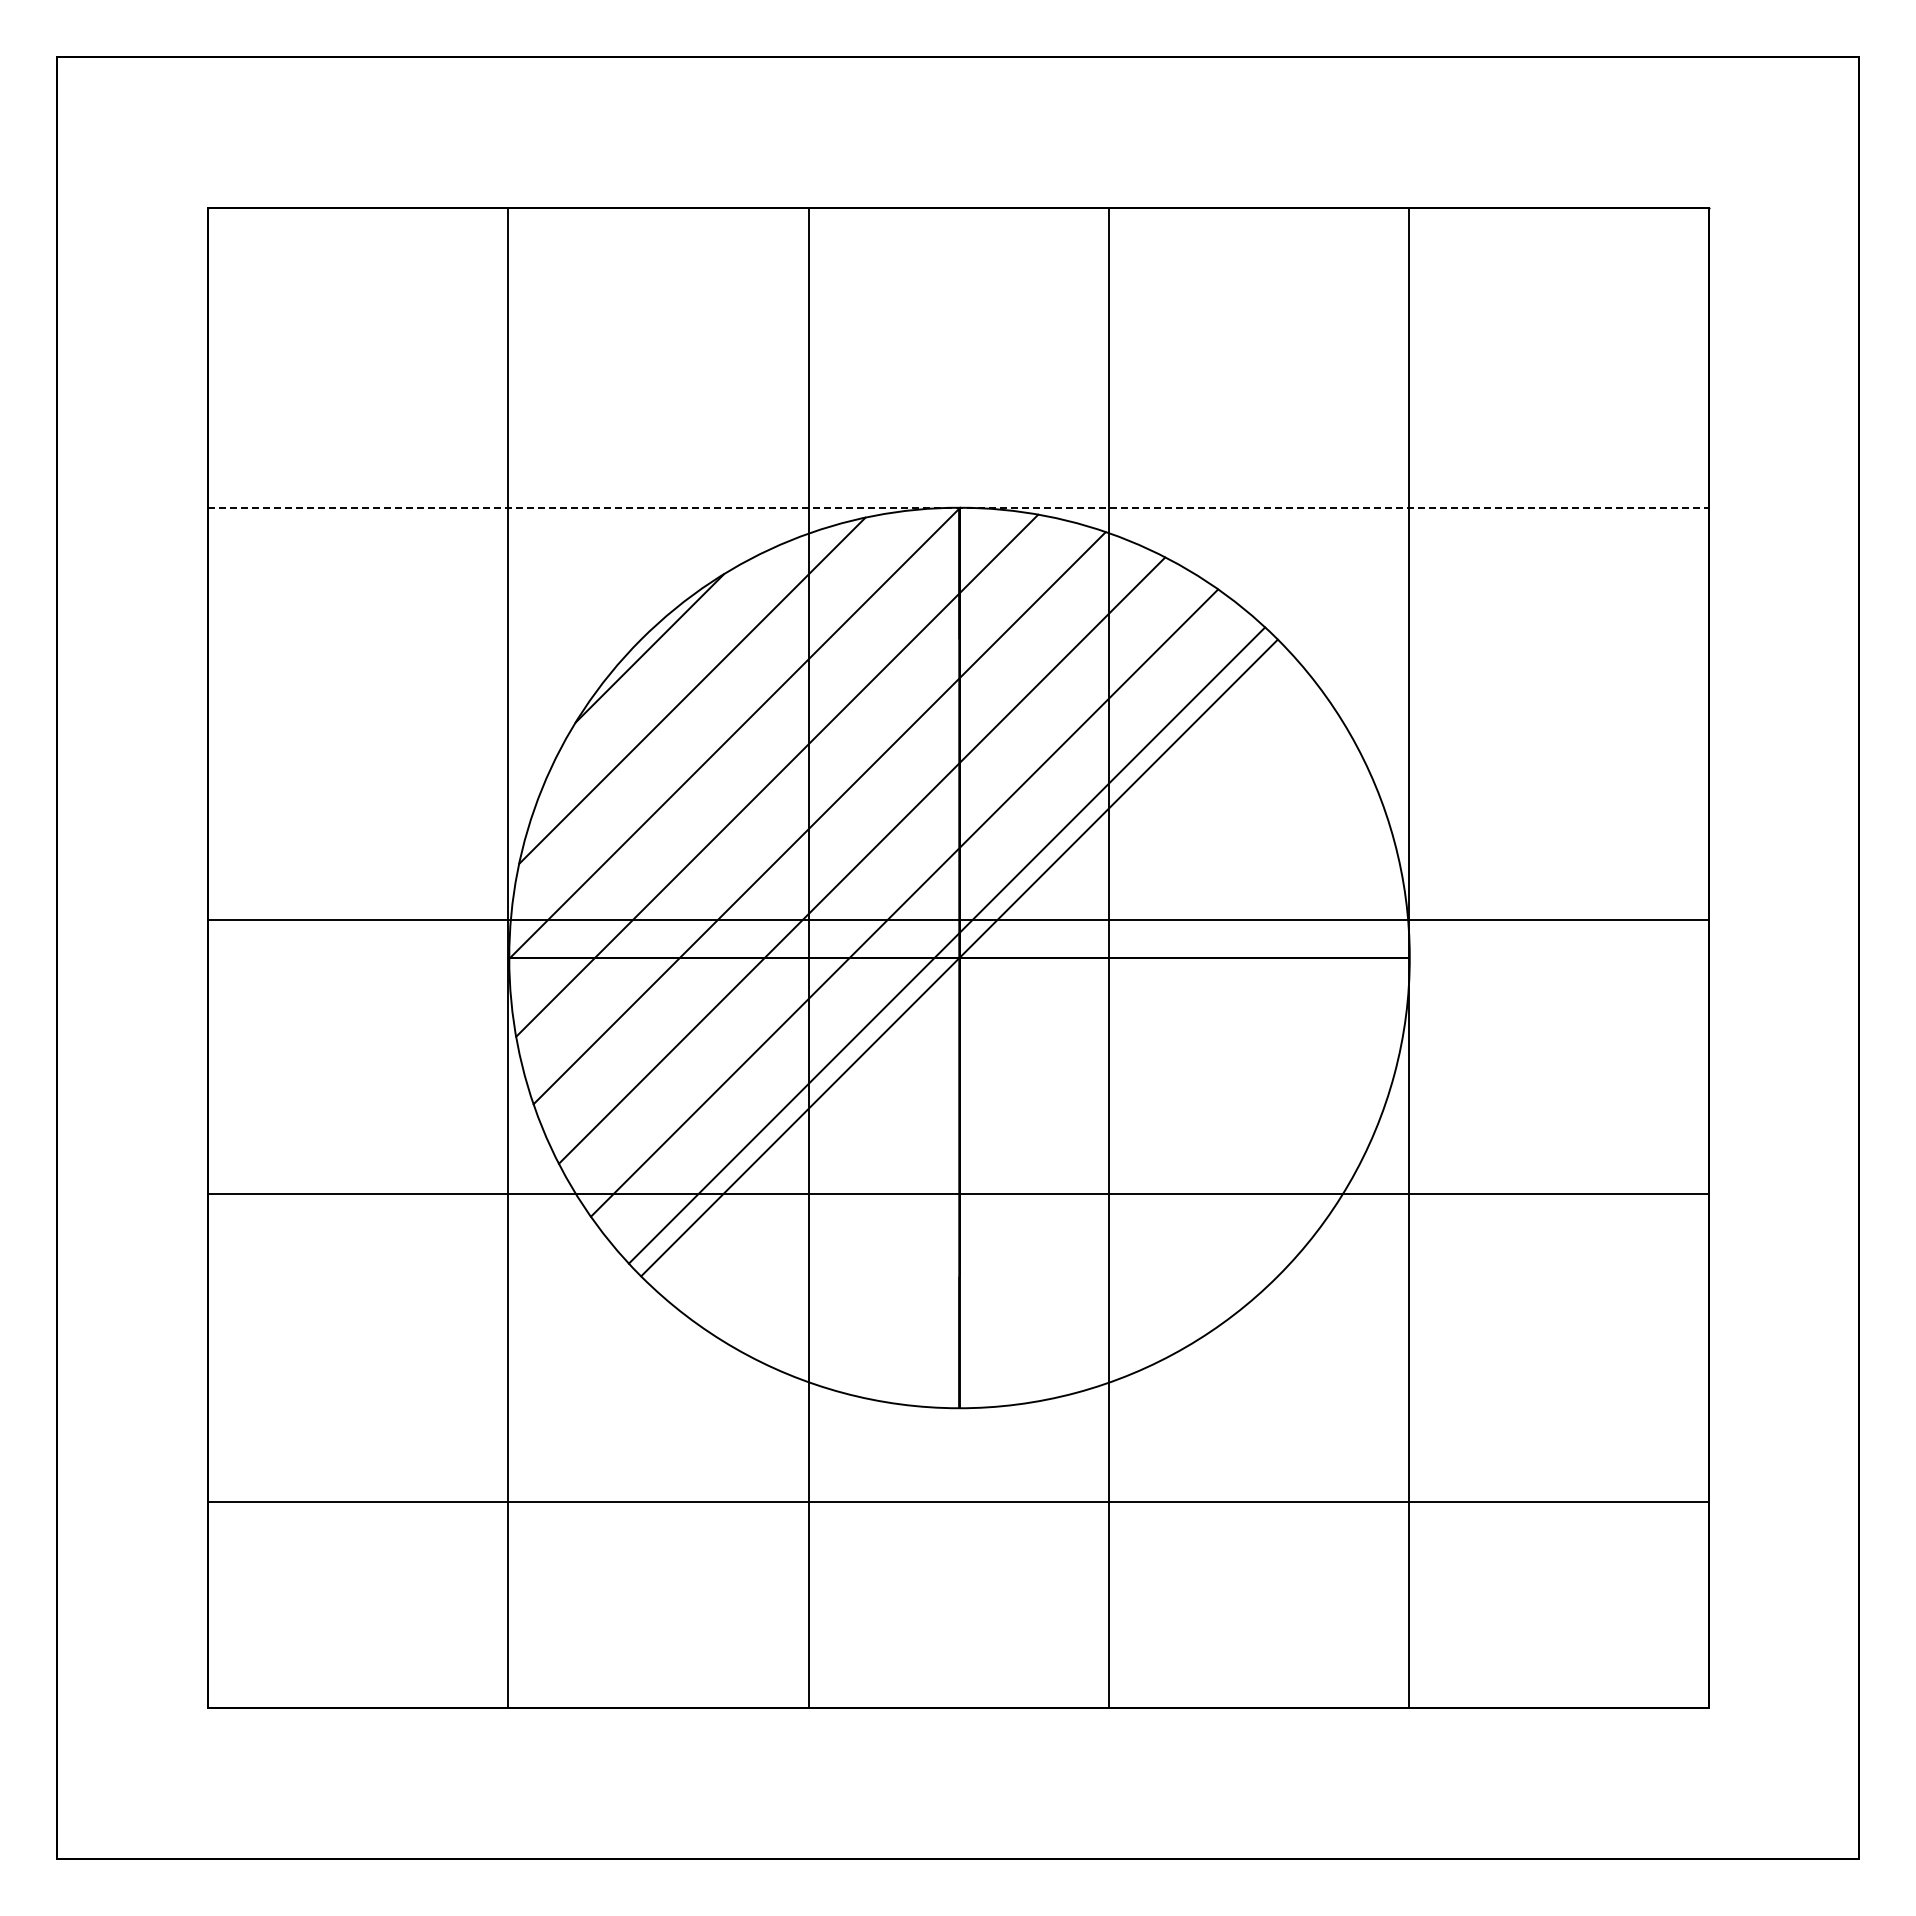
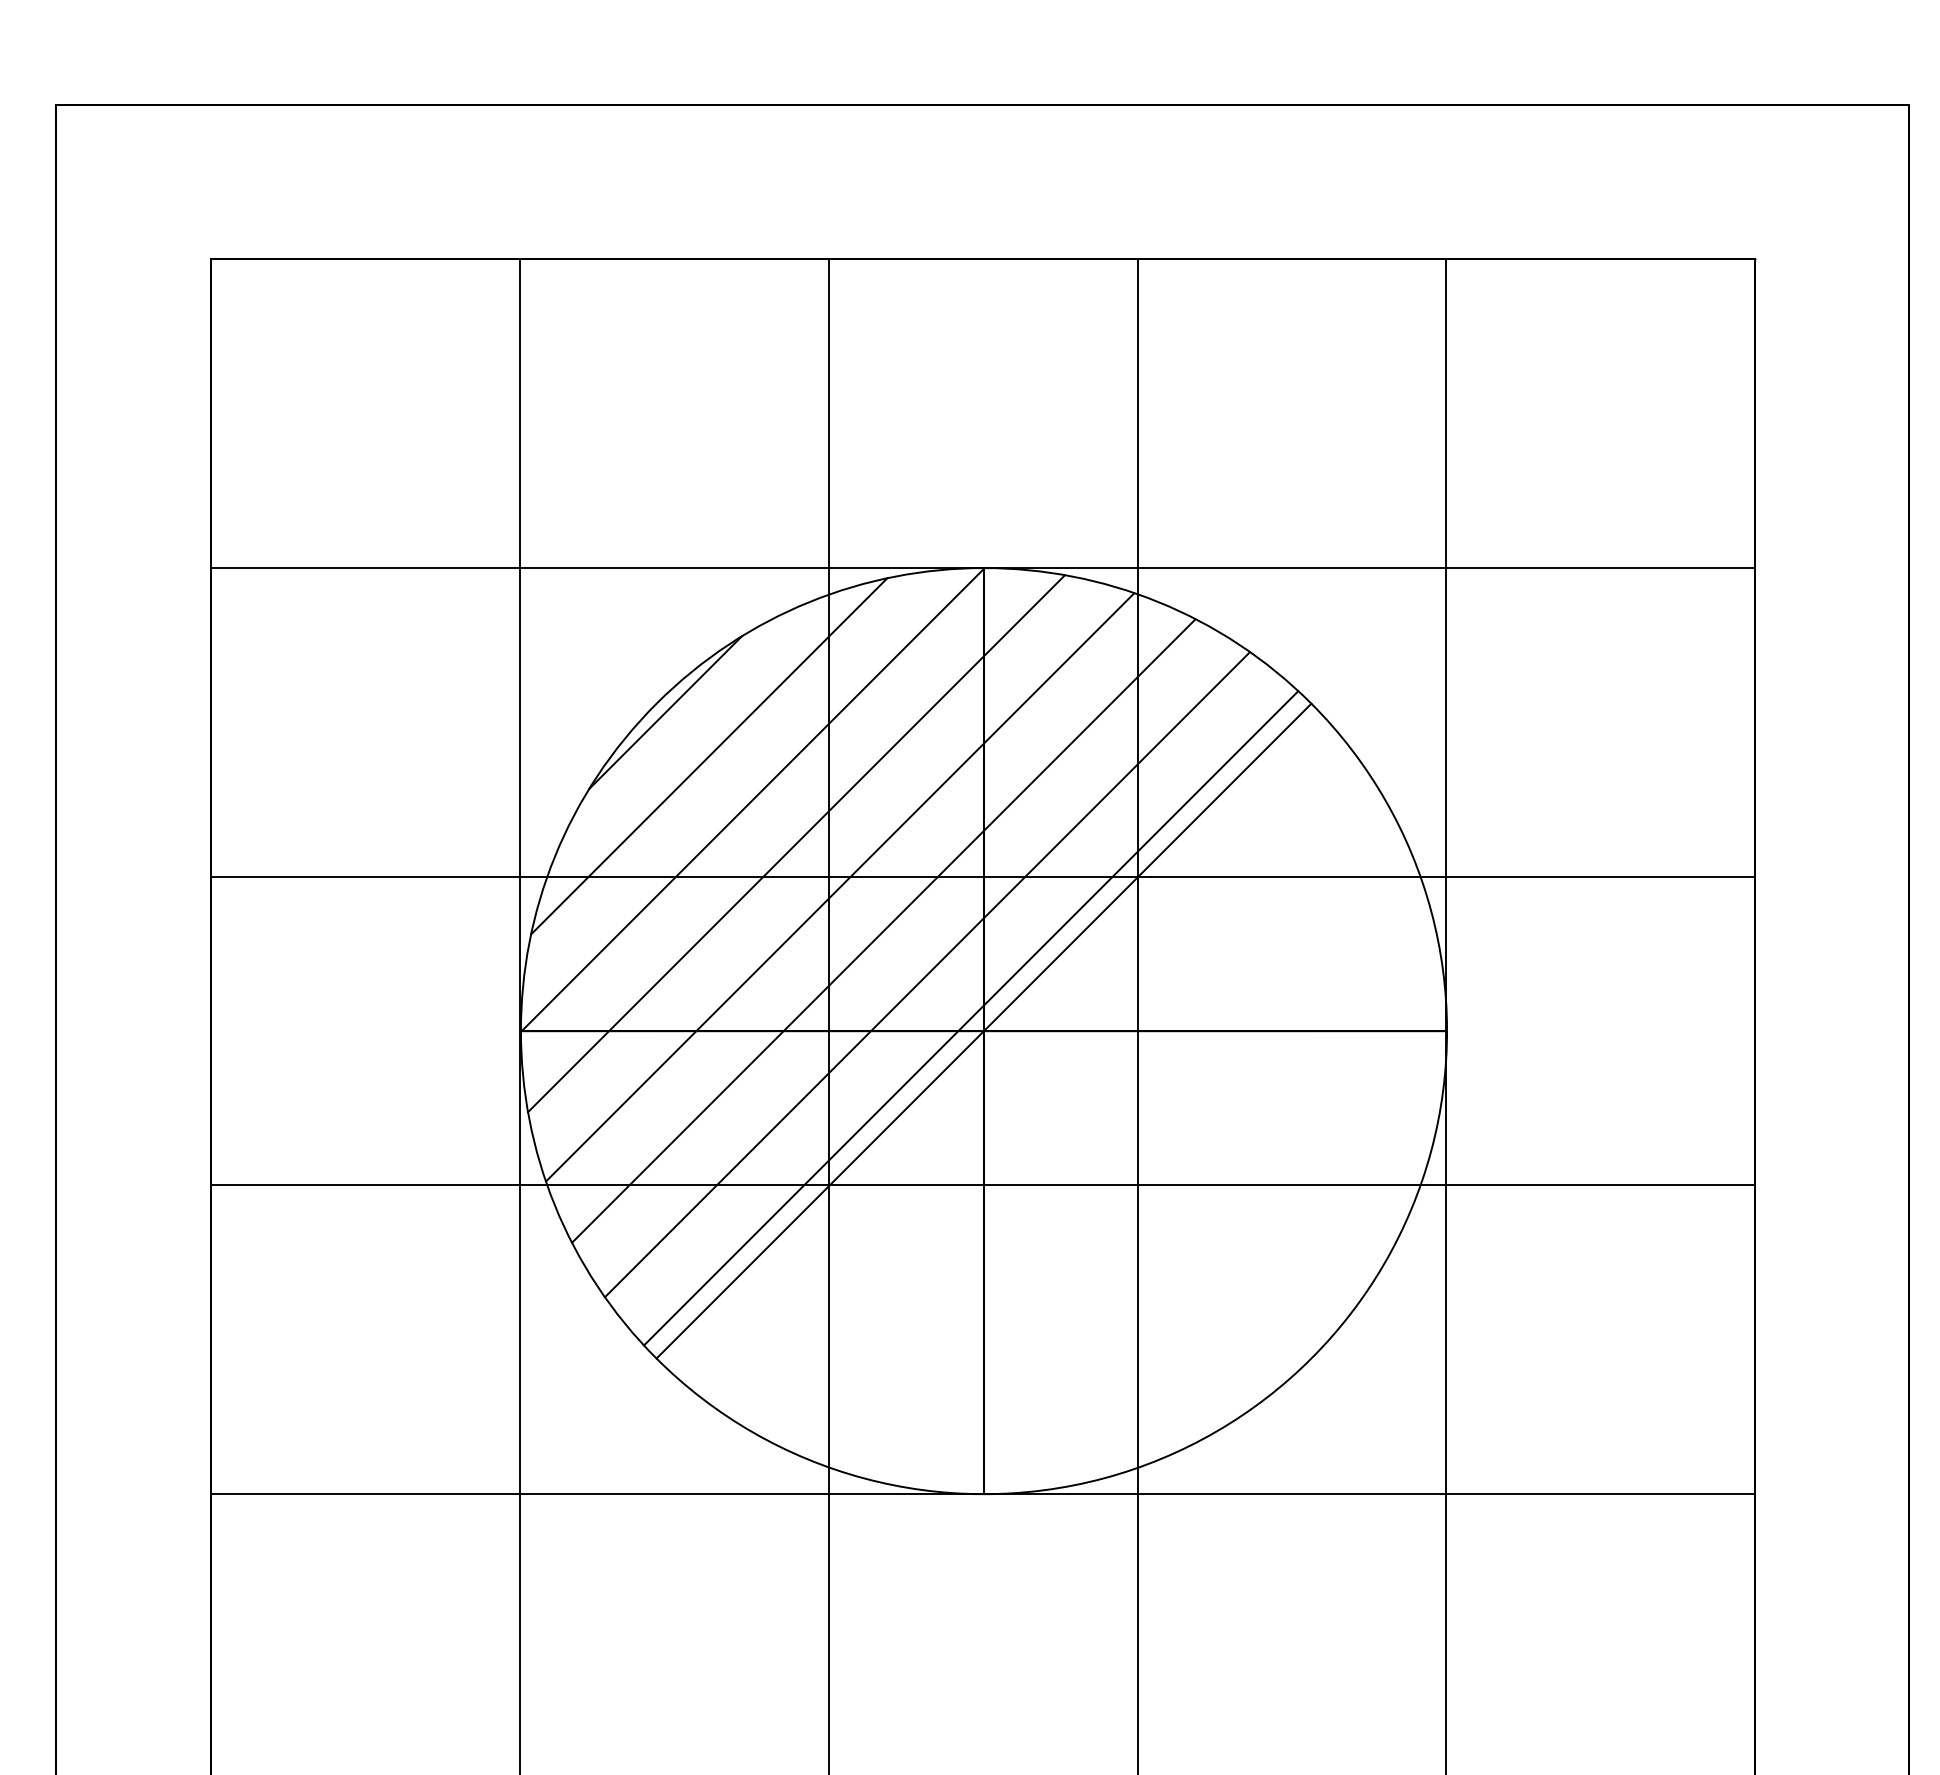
line: (959, 507) -> (983, 567), dashed -> solid
line: (958, 919) -> (982, 876), moved
line: (958, 1194) -> (982, 1185), moved
line: (958, 1502) -> (982, 1494), moved

